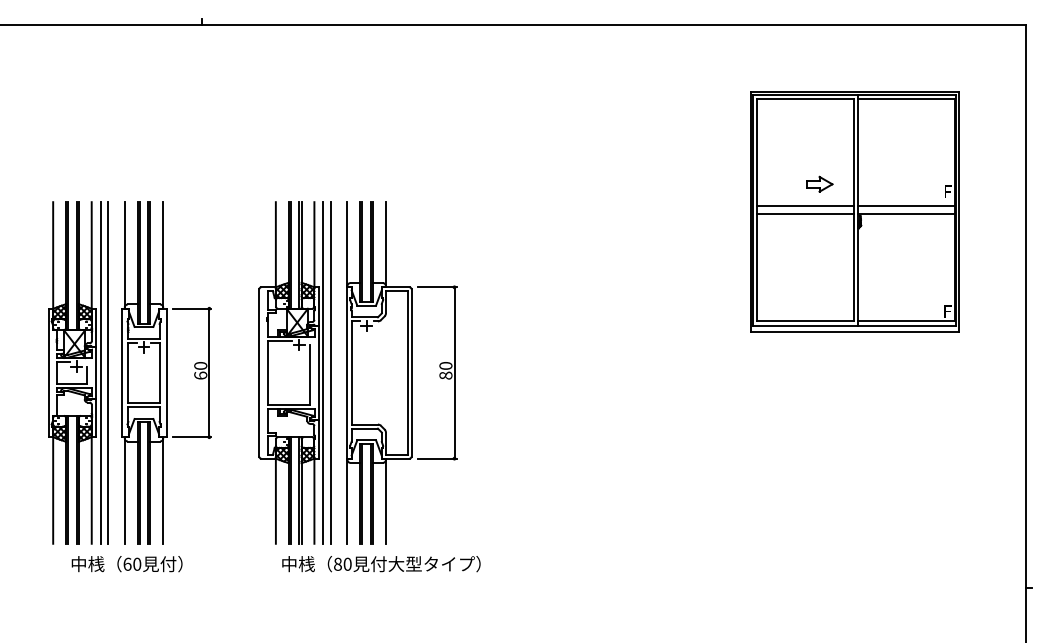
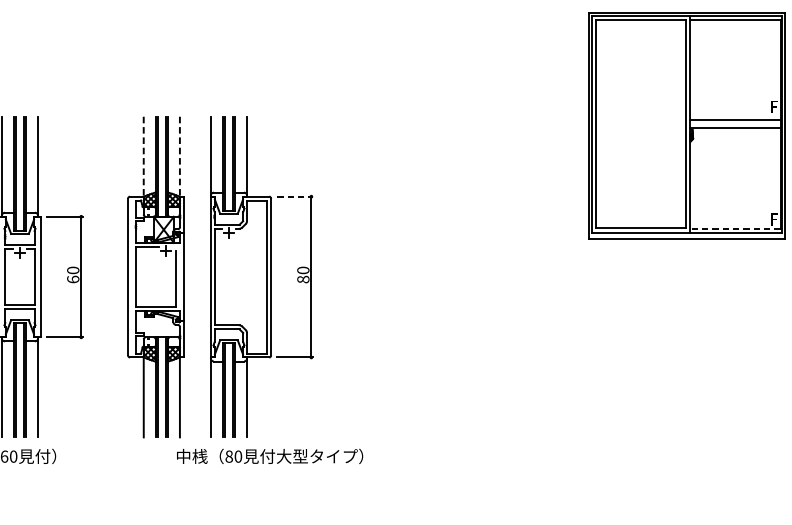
part: (819, 183) -> (653, 99), removed
line: (805, 205) -> (640, 119), removed
line: (805, 214) -> (640, 128), removed
line: (275, 245) -> (143, 157), solid -> dashed
line: (314, 245) -> (179, 157), solid -> dashed
line: (437, 287) -> (295, 196), solid -> dashed
line: (905, 321) -> (734, 228), solid -> dashed
line: (323, 372) -> (188, 276), removed
line: (330, 372) -> (195, 276), removed
text: (381, 564) -> (270, 456), moved

